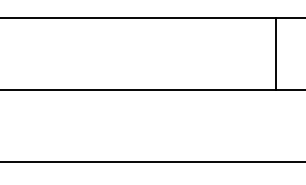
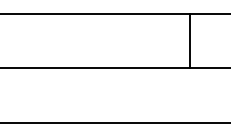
line: (276, 53) -> (190, 40), moved

